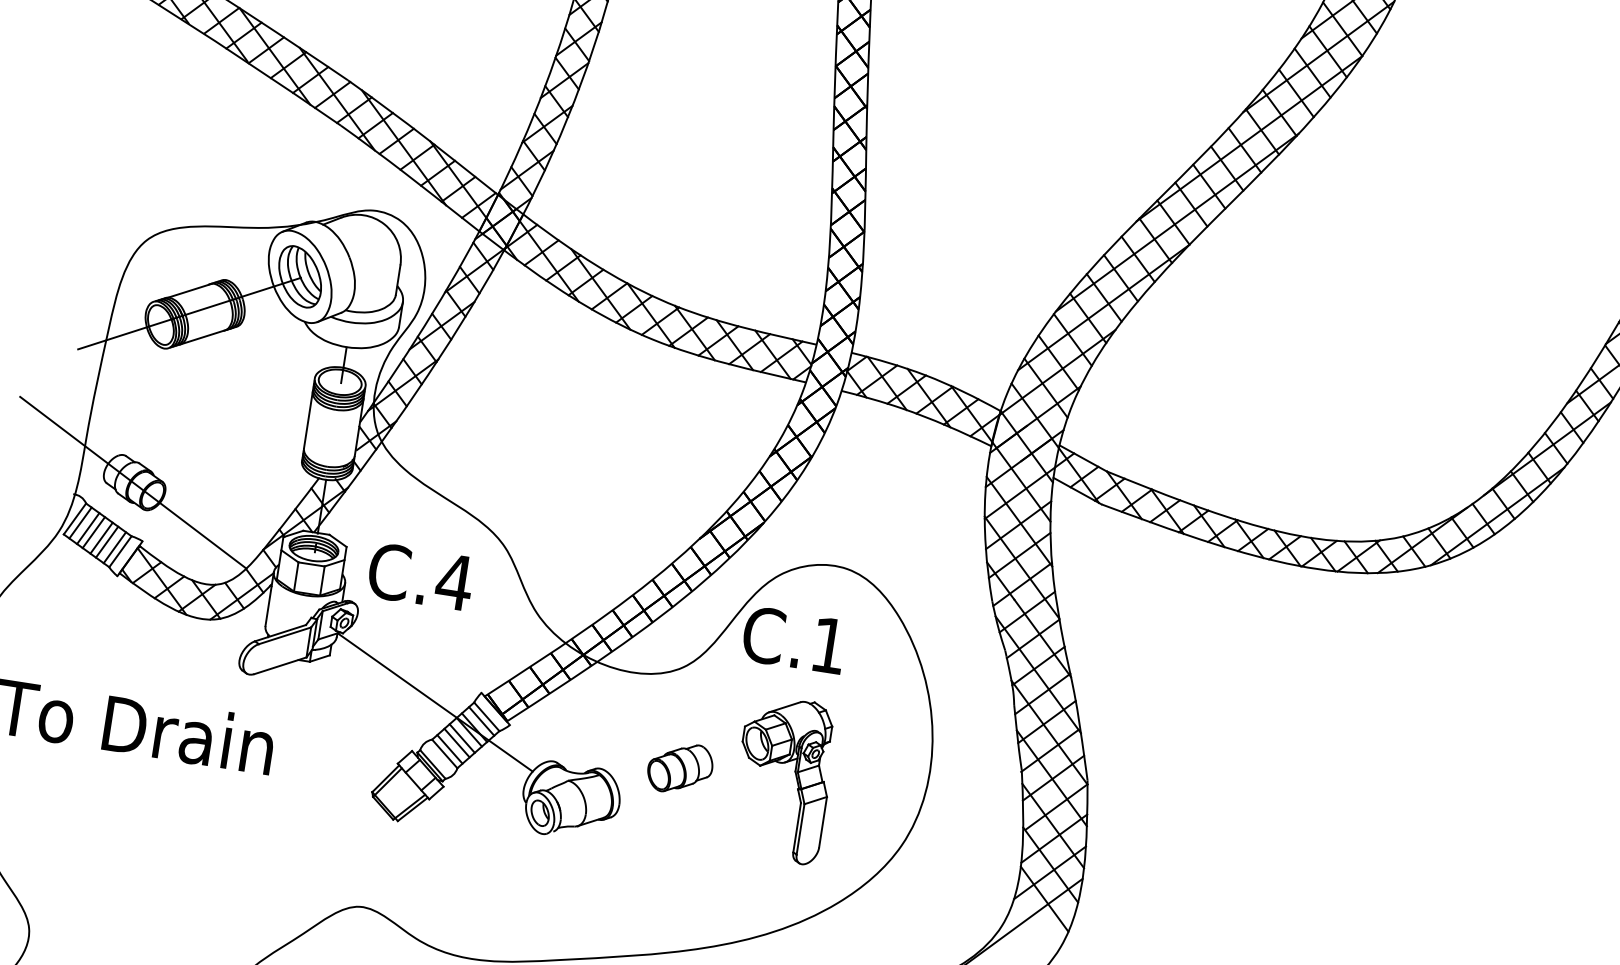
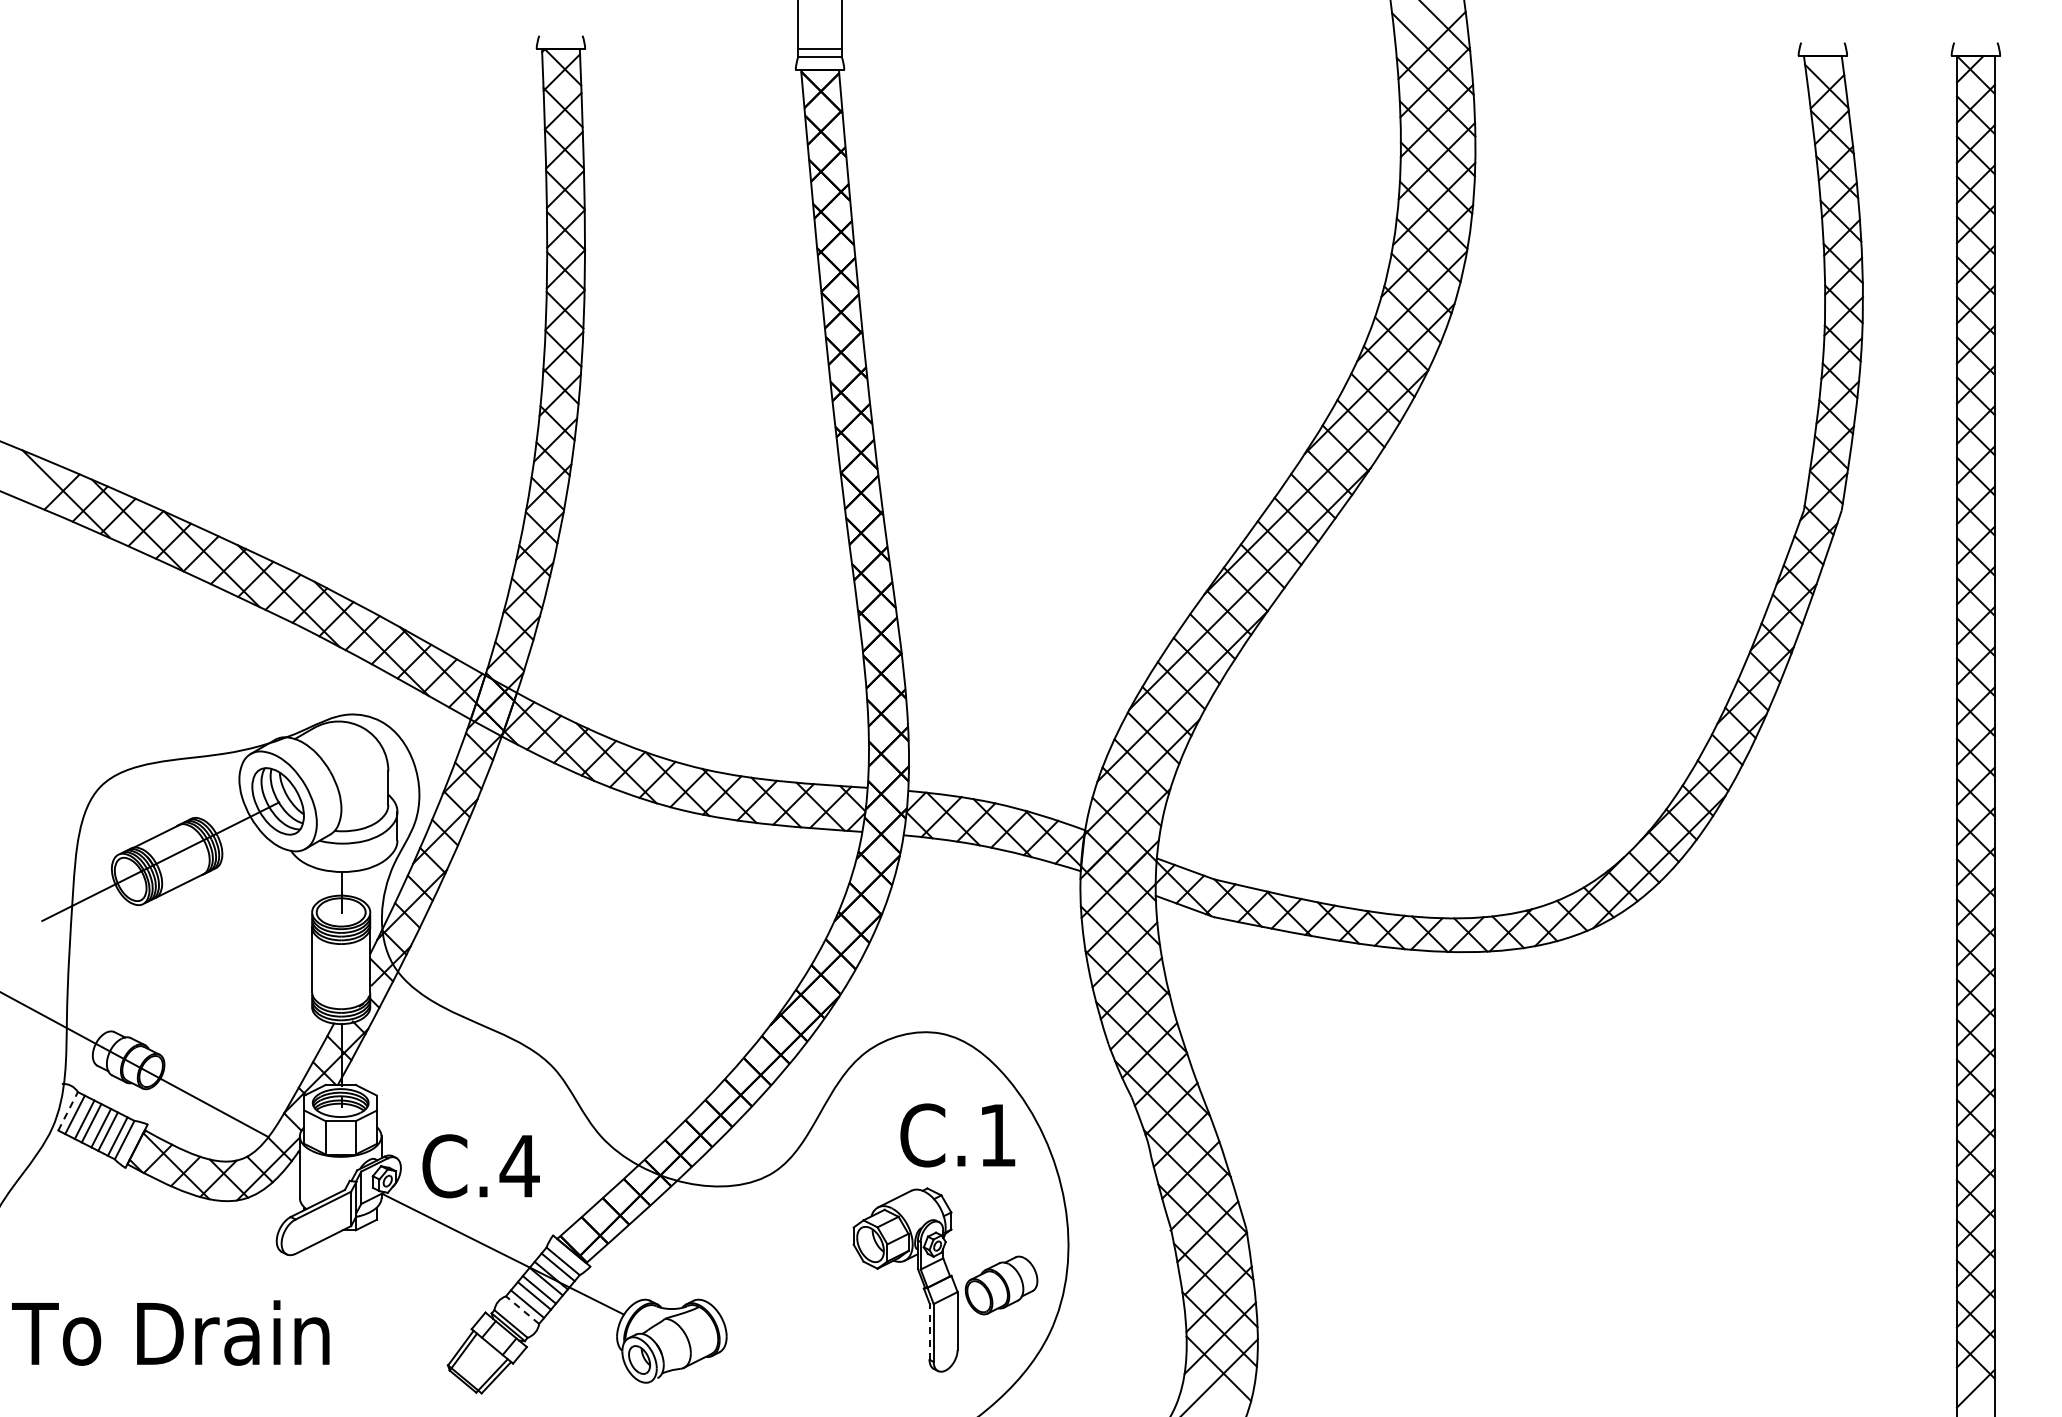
line: (75, 519) -> (68, 1111), solid -> dashed
text: (420, 577) -> (480, 1166), moved
text: (793, 640) -> (957, 1135), moved
line: (444, 754) -> (522, 1310), solid -> dashed
part: (680, 768) -> (1001, 1285), moved
line: (797, 827) -> (929, 1331), solid -> dashed

